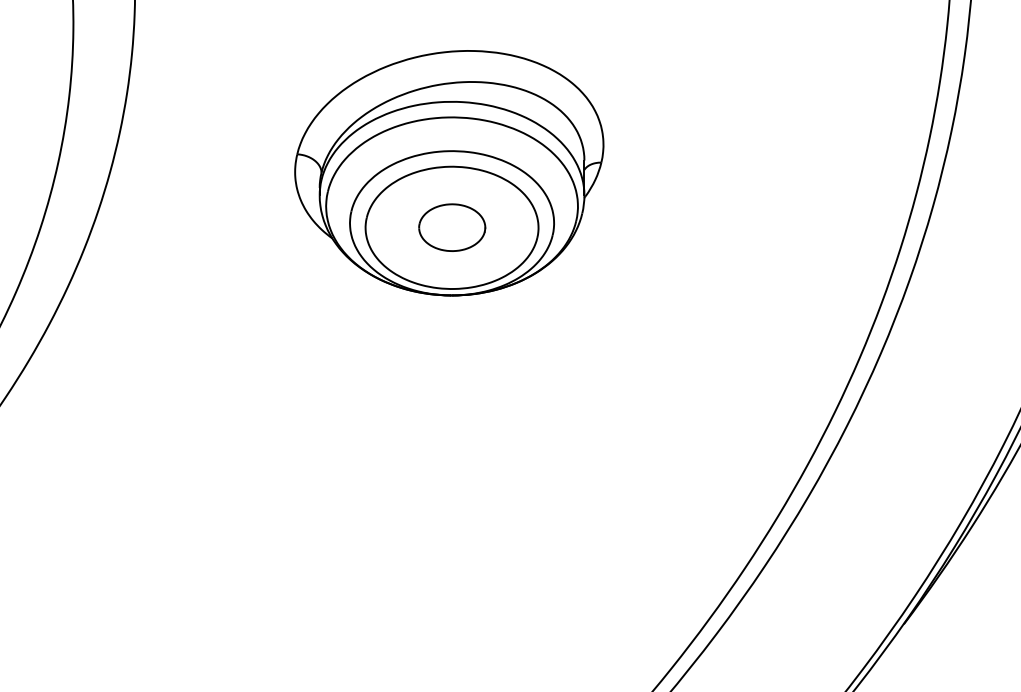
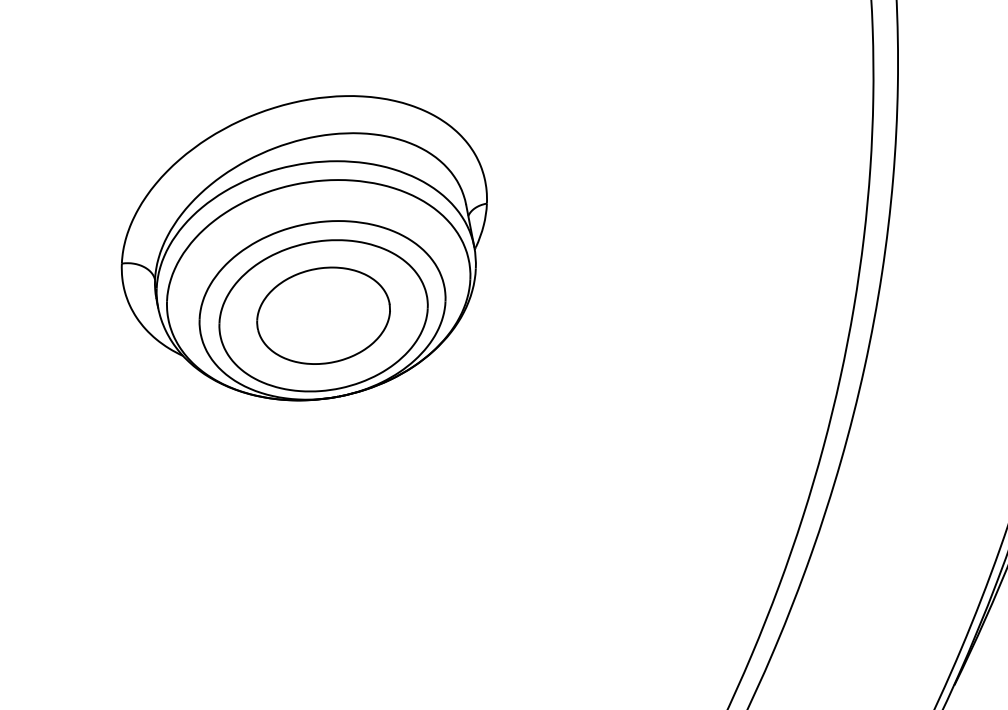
part: (452, 227) -> (324, 315), size x1.67

